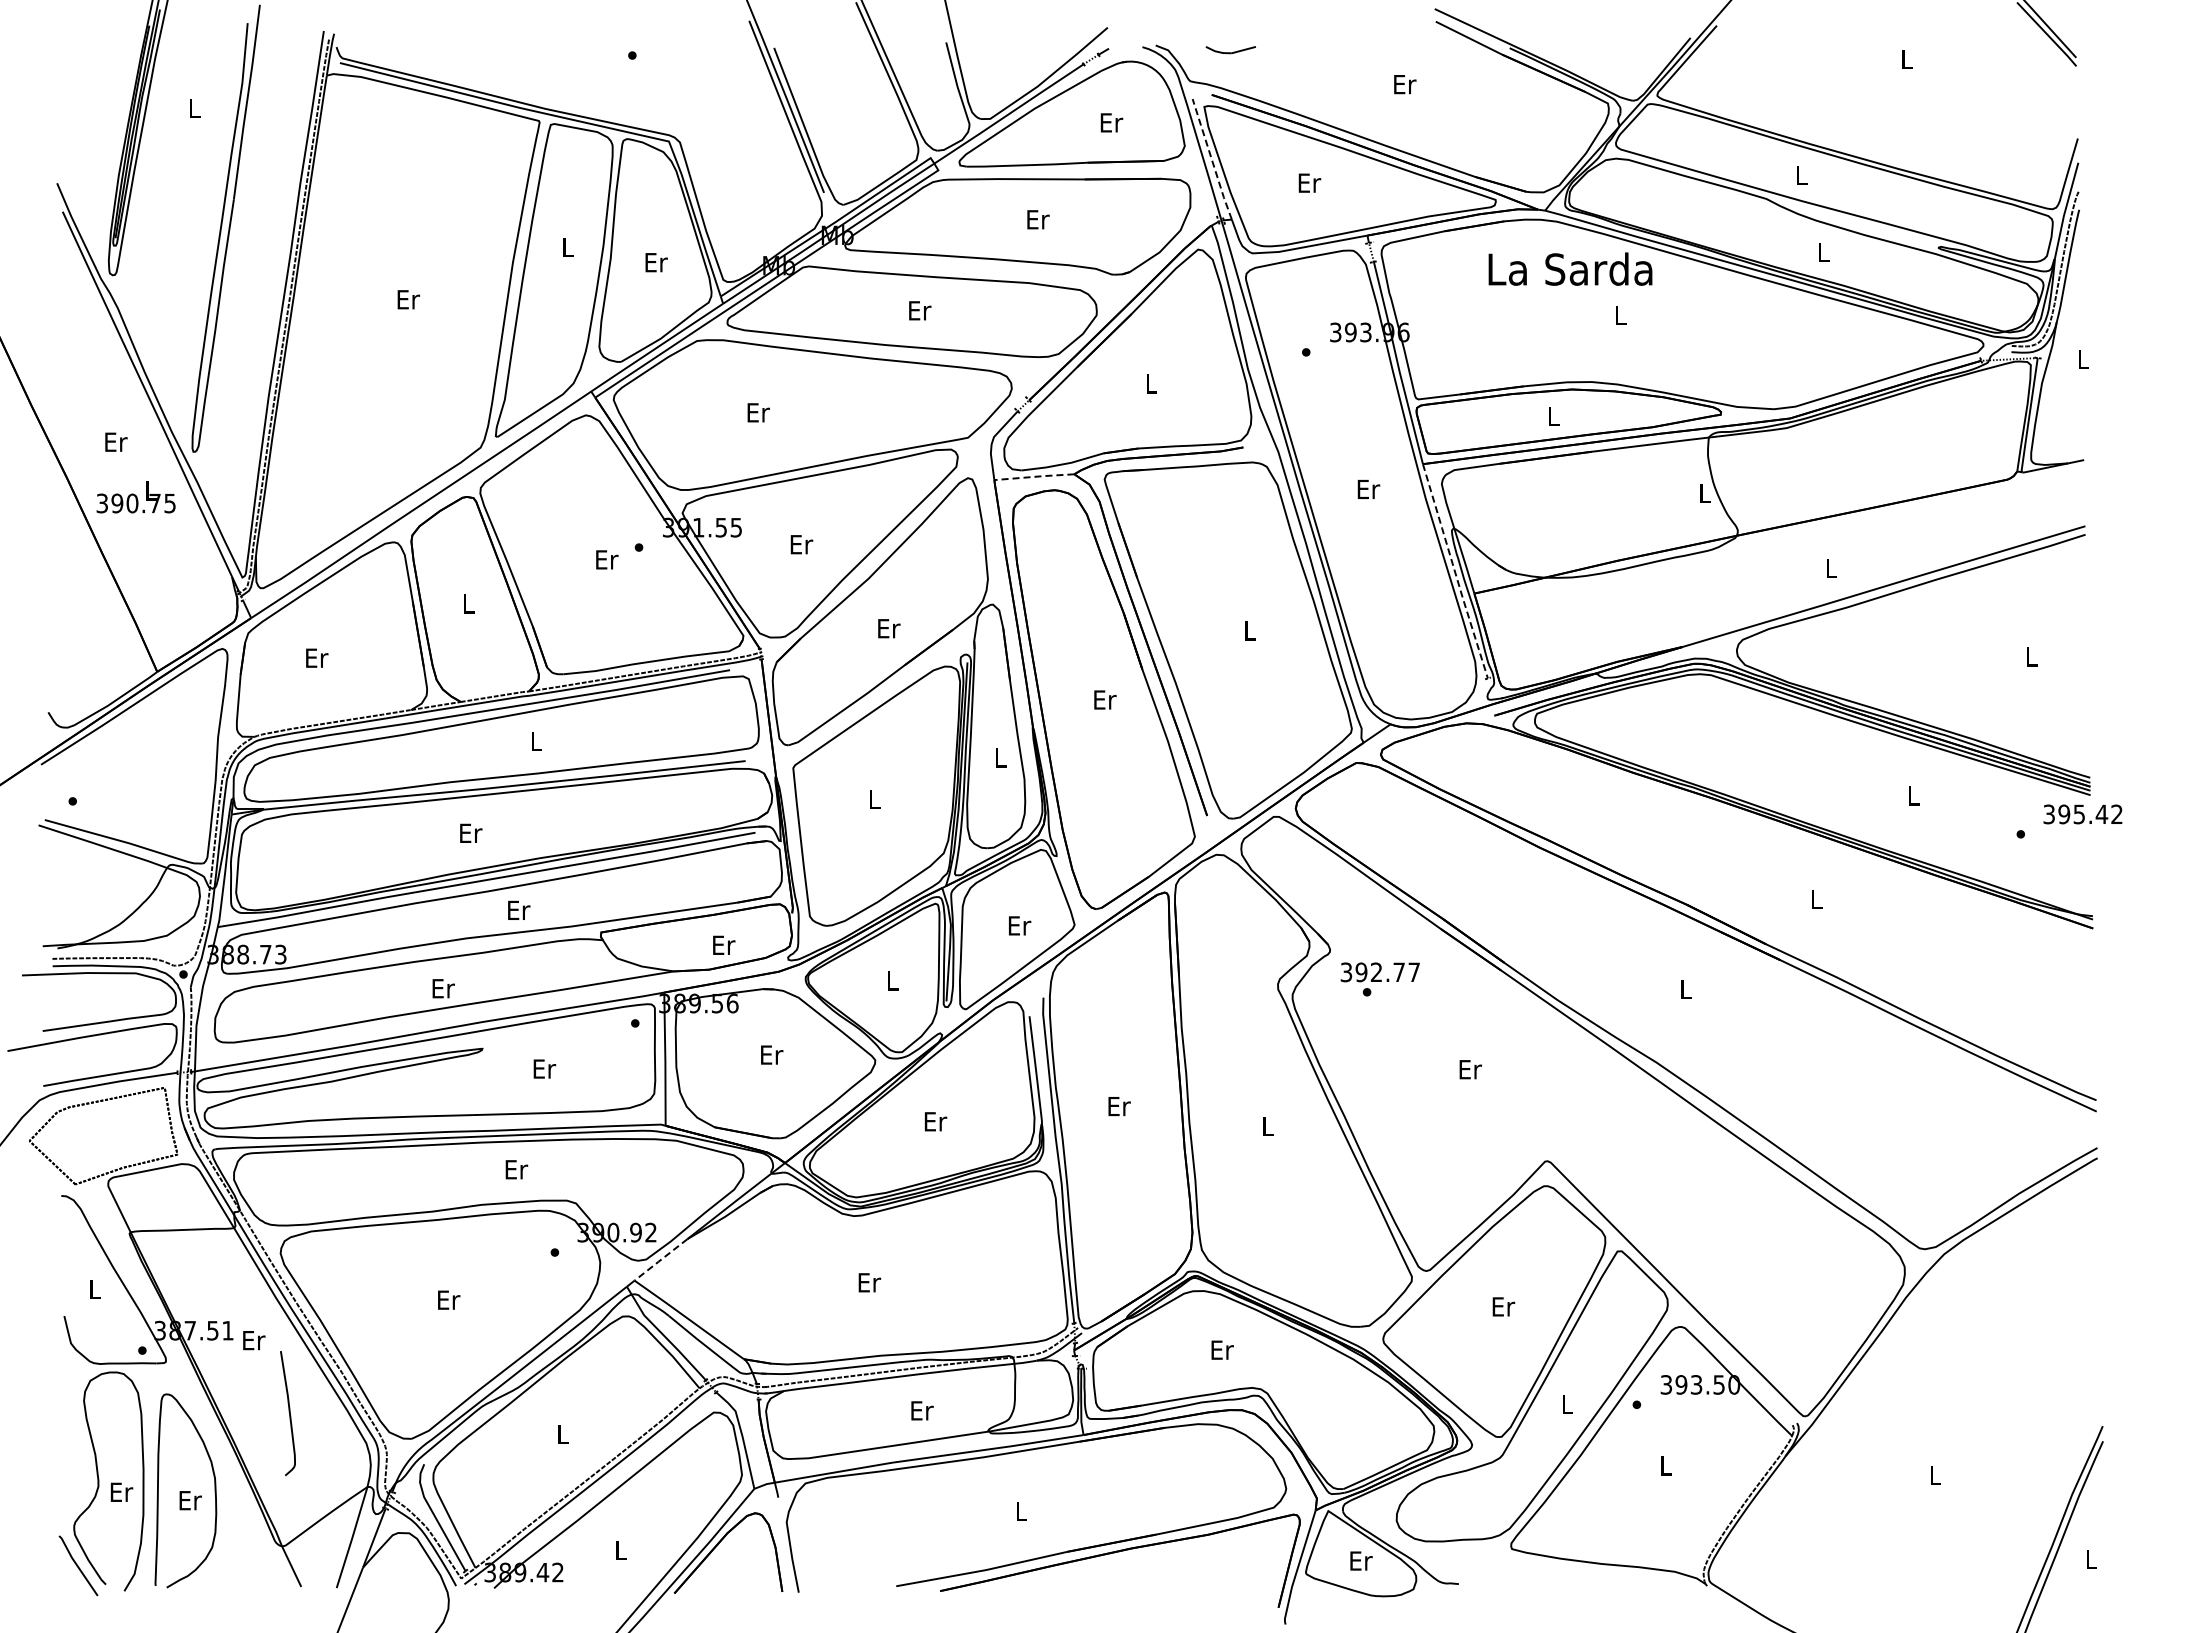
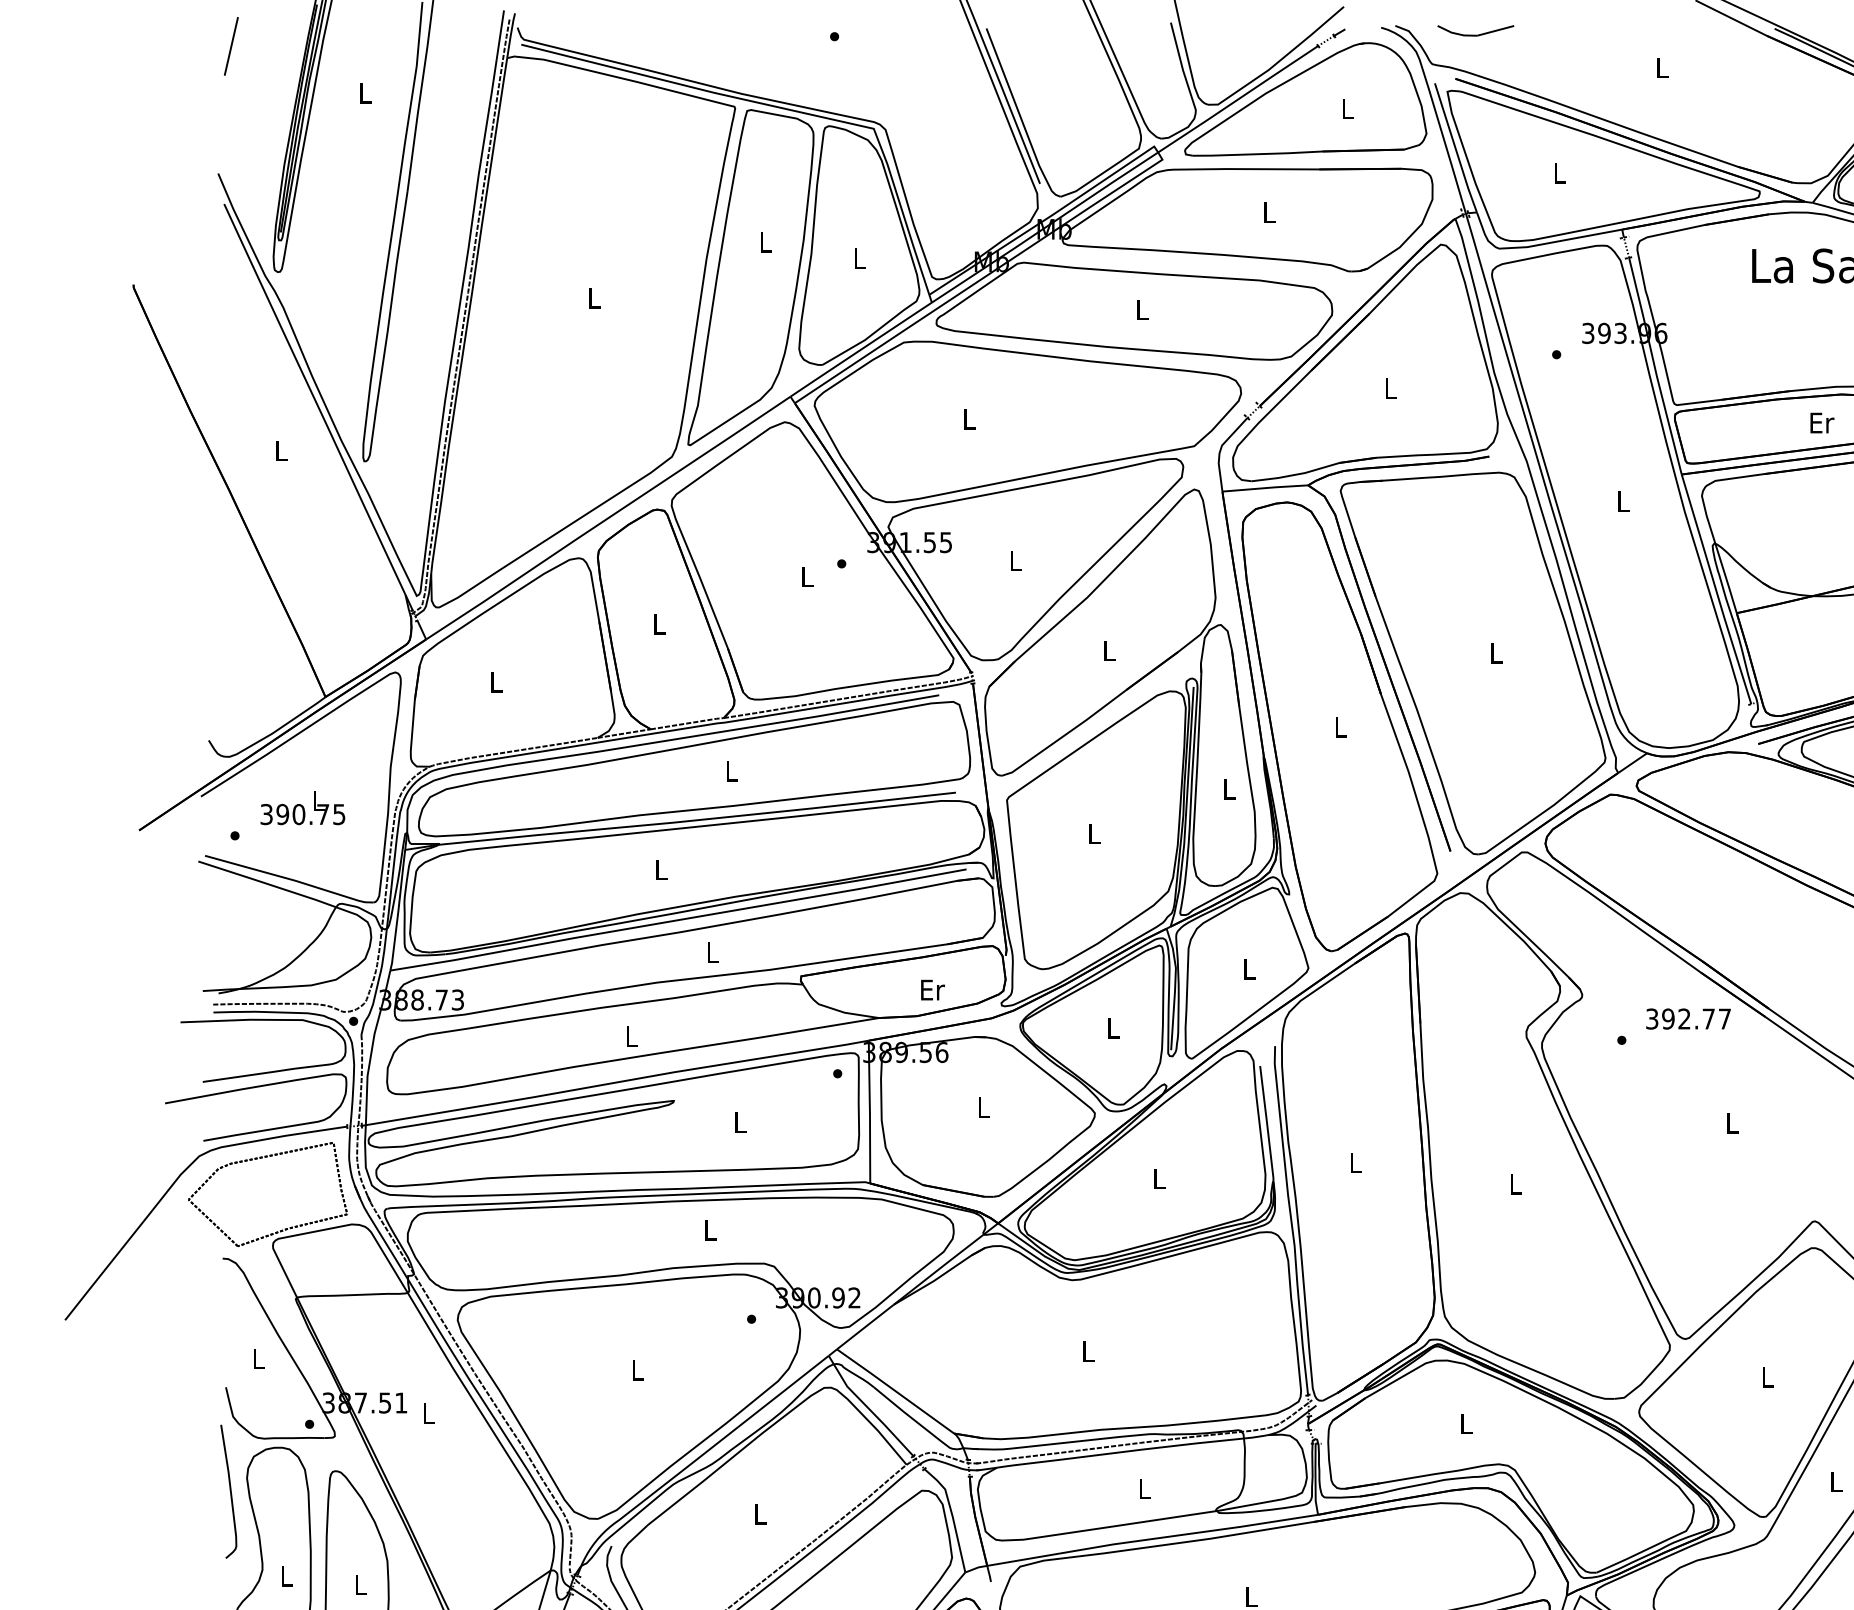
part: (1230, 49) -> (1475, 30), size x1.43
line: (69, 64) -> (231, 46), added
text: (1405, 84) -> (1663, 67), Er -> L
text: (1111, 122) -> (1347, 108), Er -> L
line: (1211, 159) -> (1455, 148), dashed -> solid
text: (1309, 182) -> (1560, 172), Er -> L
text: (1038, 219) -> (1269, 212), Er -> L
text: (656, 262) -> (860, 258), Er -> L
text: (408, 299) -> (594, 298), Er -> L
text: (920, 310) -> (1143, 309), Er -> L
text: (758, 412) -> (969, 419), Er -> L
text: (1554, 415) -> (1822, 422), L -> Er
text: (116, 441) -> (281, 450), Er -> L
line: (1034, 476) -> (1265, 487), dashed -> solid
text: (1368, 488) -> (1623, 500), Er -> L
text: (135, 497) -> (302, 808), moved
text: (801, 544) -> (1015, 560), Er -> L
text: (607, 559) -> (807, 576), Er -> L
line: (1455, 571) -> (1716, 589), dashed -> solid
text: (889, 628) -> (1110, 650), Er -> L
text: (317, 657) -> (497, 681), Er -> L
text: (1105, 699) -> (1341, 726), Er -> L
text: (471, 832) -> (662, 869), Er -> L
text: (519, 909) -> (713, 951), Er -> L
text: (1020, 925) -> (1250, 968), Er -> L
text: (1379, 972) -> (1687, 1019), moved
text: (443, 988) -> (632, 1036), Er -> L
text: (772, 1054) -> (984, 1107), Er -> L
text: (544, 1068) -> (740, 1122), Er -> L
text: (1470, 1069) -> (1732, 1123), Er -> L
text: (1119, 1106) -> (1356, 1162), Er -> L
text: (935, 1121) -> (1159, 1178), Er -> L
text: (516, 1169) -> (710, 1230), Er -> L
line: (660, 1260) -> (864, 1327), dashed -> solid
text: (869, 1282) -> (1088, 1351), Er -> L
text: (449, 1299) -> (638, 1369), Er -> L
text: (1503, 1306) -> (1768, 1377), Er -> L
text: (254, 1340) -> (429, 1413), Er -> L
text: (1222, 1349) -> (1466, 1423), Er -> L
text: (922, 1410) -> (1145, 1488), Er -> L
curve: (288, 1412) -> (229, 1490), moved
text: (121, 1491) -> (287, 1575), Er -> L
text: (190, 1500) -> (361, 1584), Er -> L

